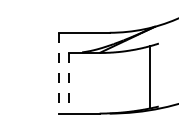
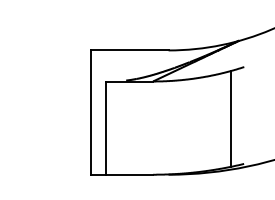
line: (59, 73) -> (91, 113), dashed -> solid
line: (69, 83) -> (106, 128), dashed -> solid

